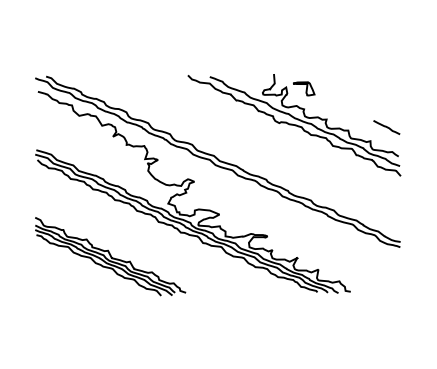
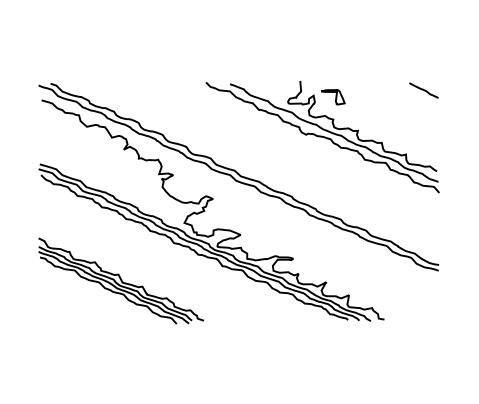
line: (386, 127) -> (423, 90), moved

